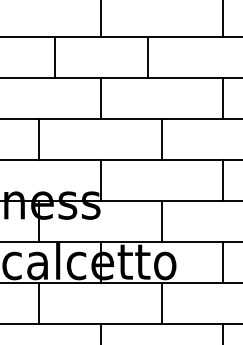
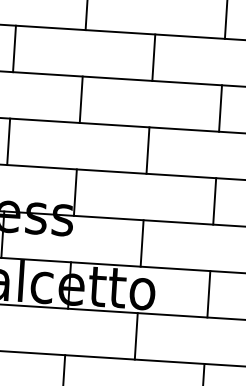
line: (55, 57) -> (14, 48), moved
line: (148, 57) -> (154, 57), moved

